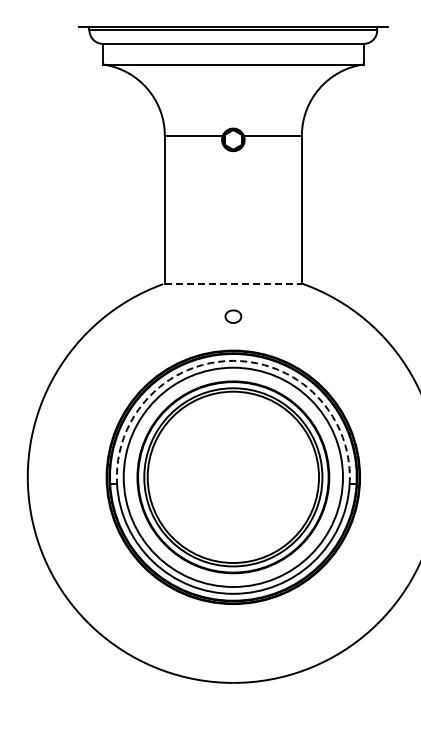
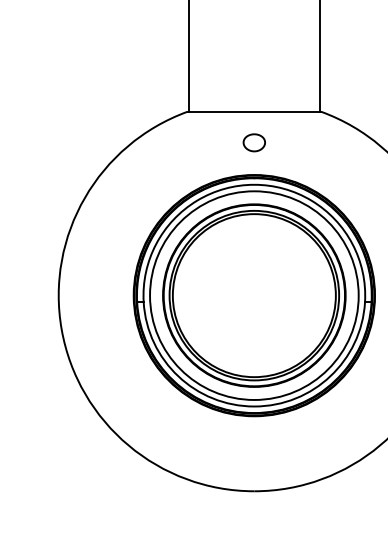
line: (232, 284) -> (253, 112), dashed -> solid
part: (233, 316) -> (254, 142), size x1.43
arc: (233, 360) -> (254, 184), dashed -> solid

